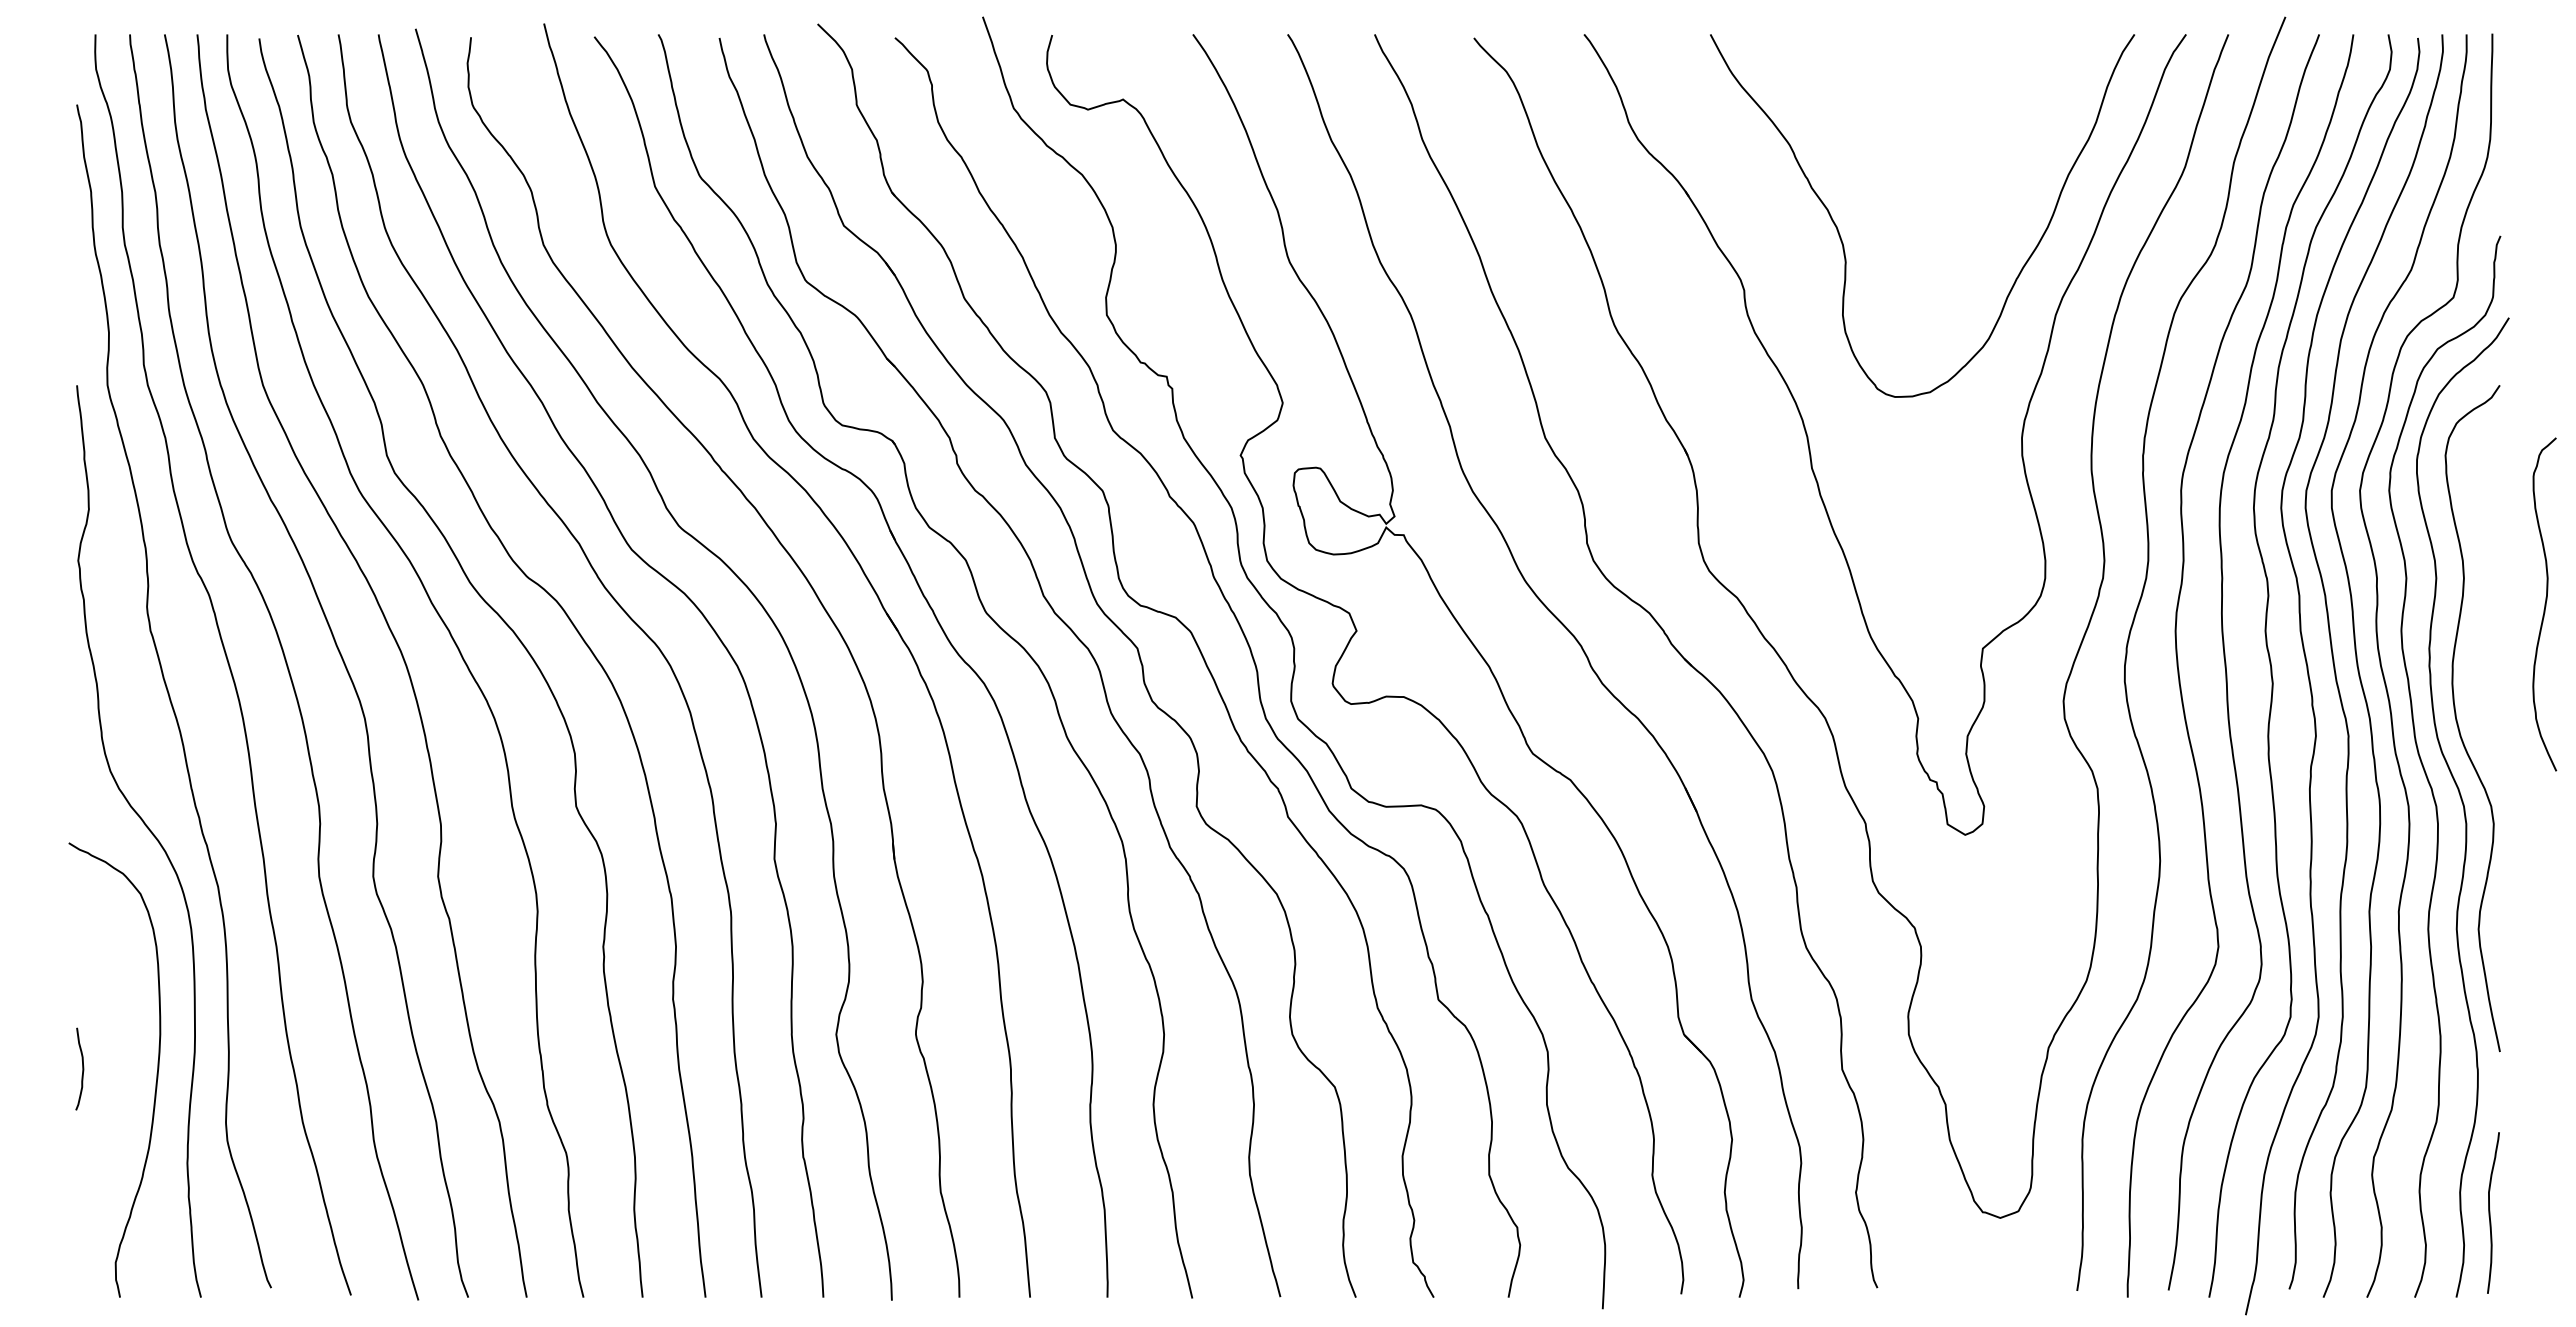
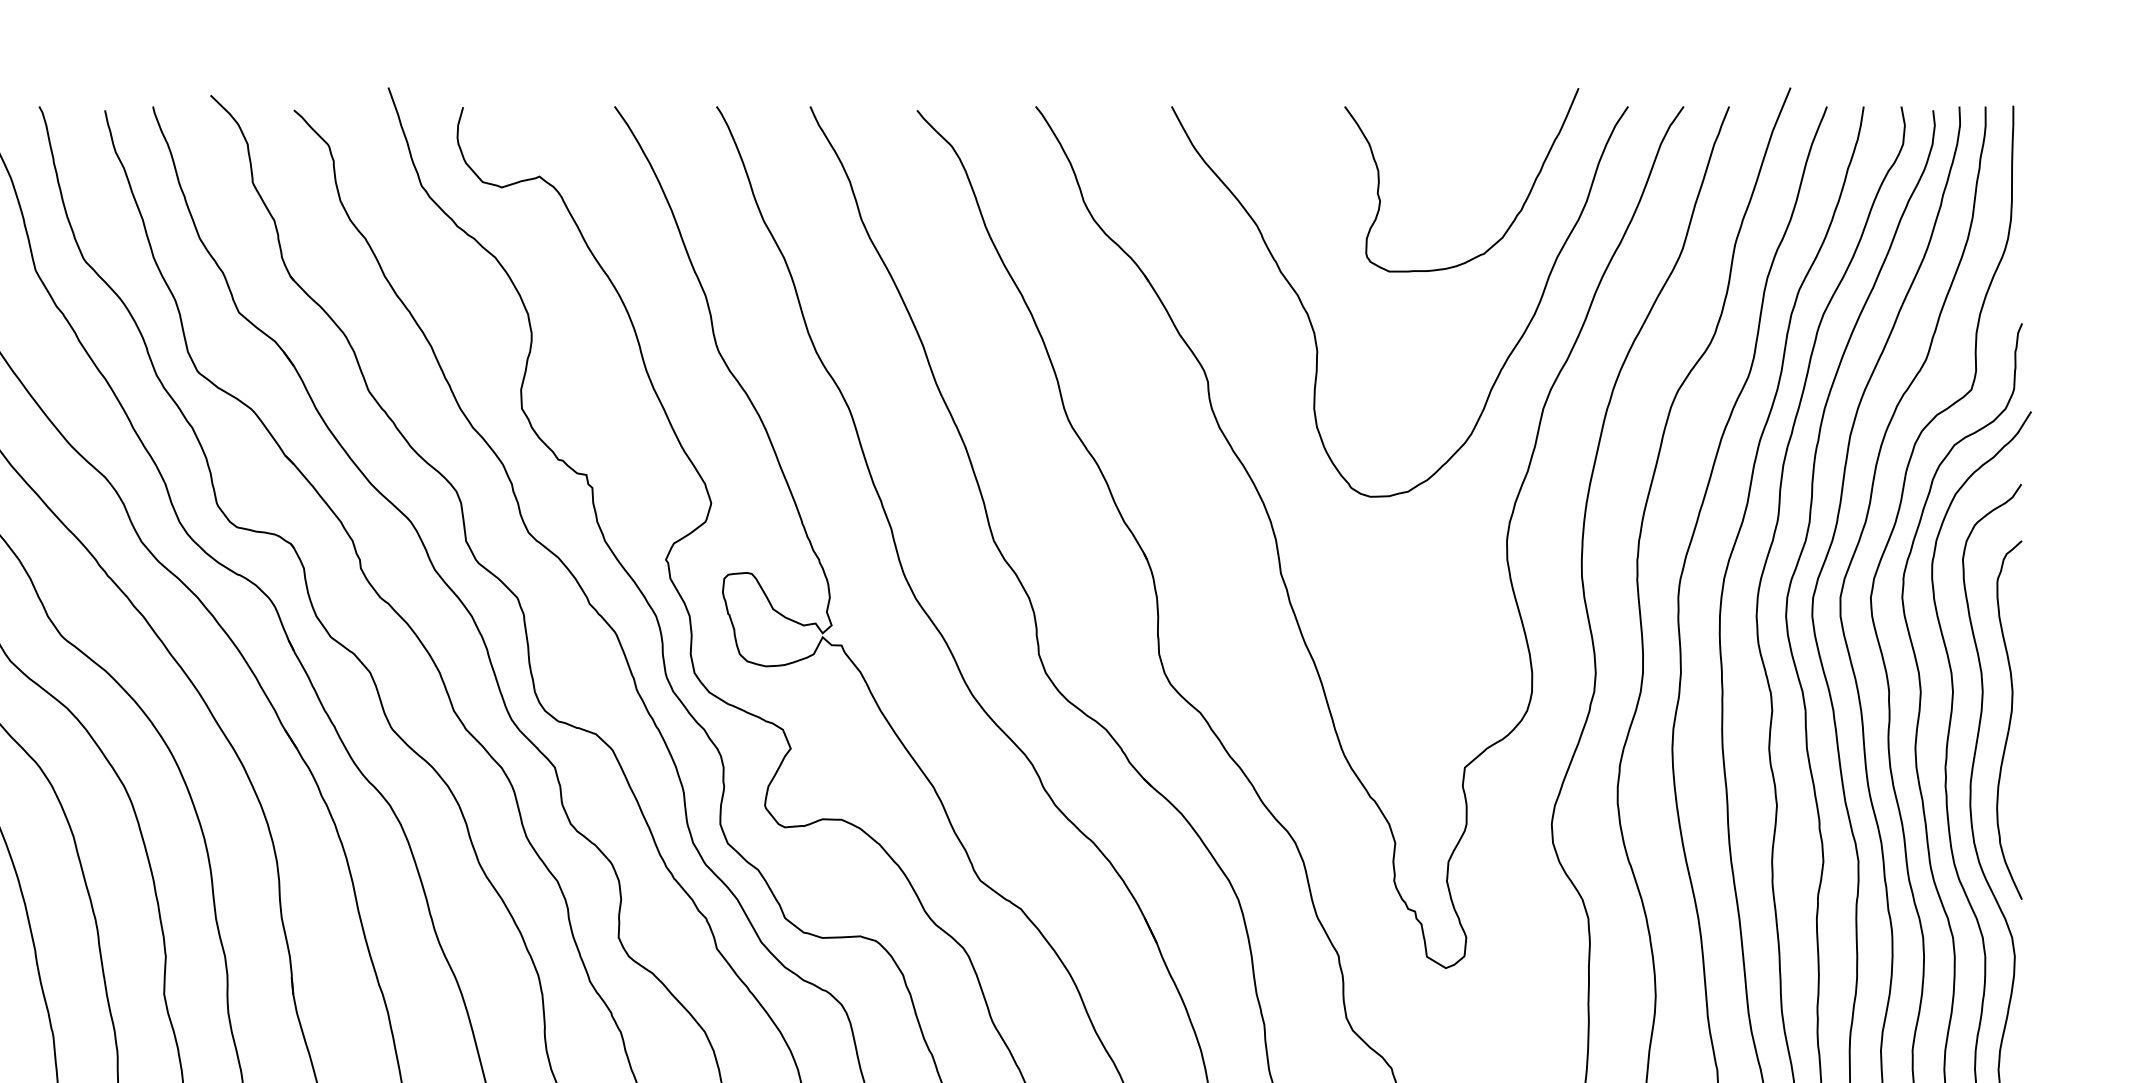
curve: (2029, 136) -> (1515, 216), added
curve: (2544, 604) -> (2009, 720), moved

